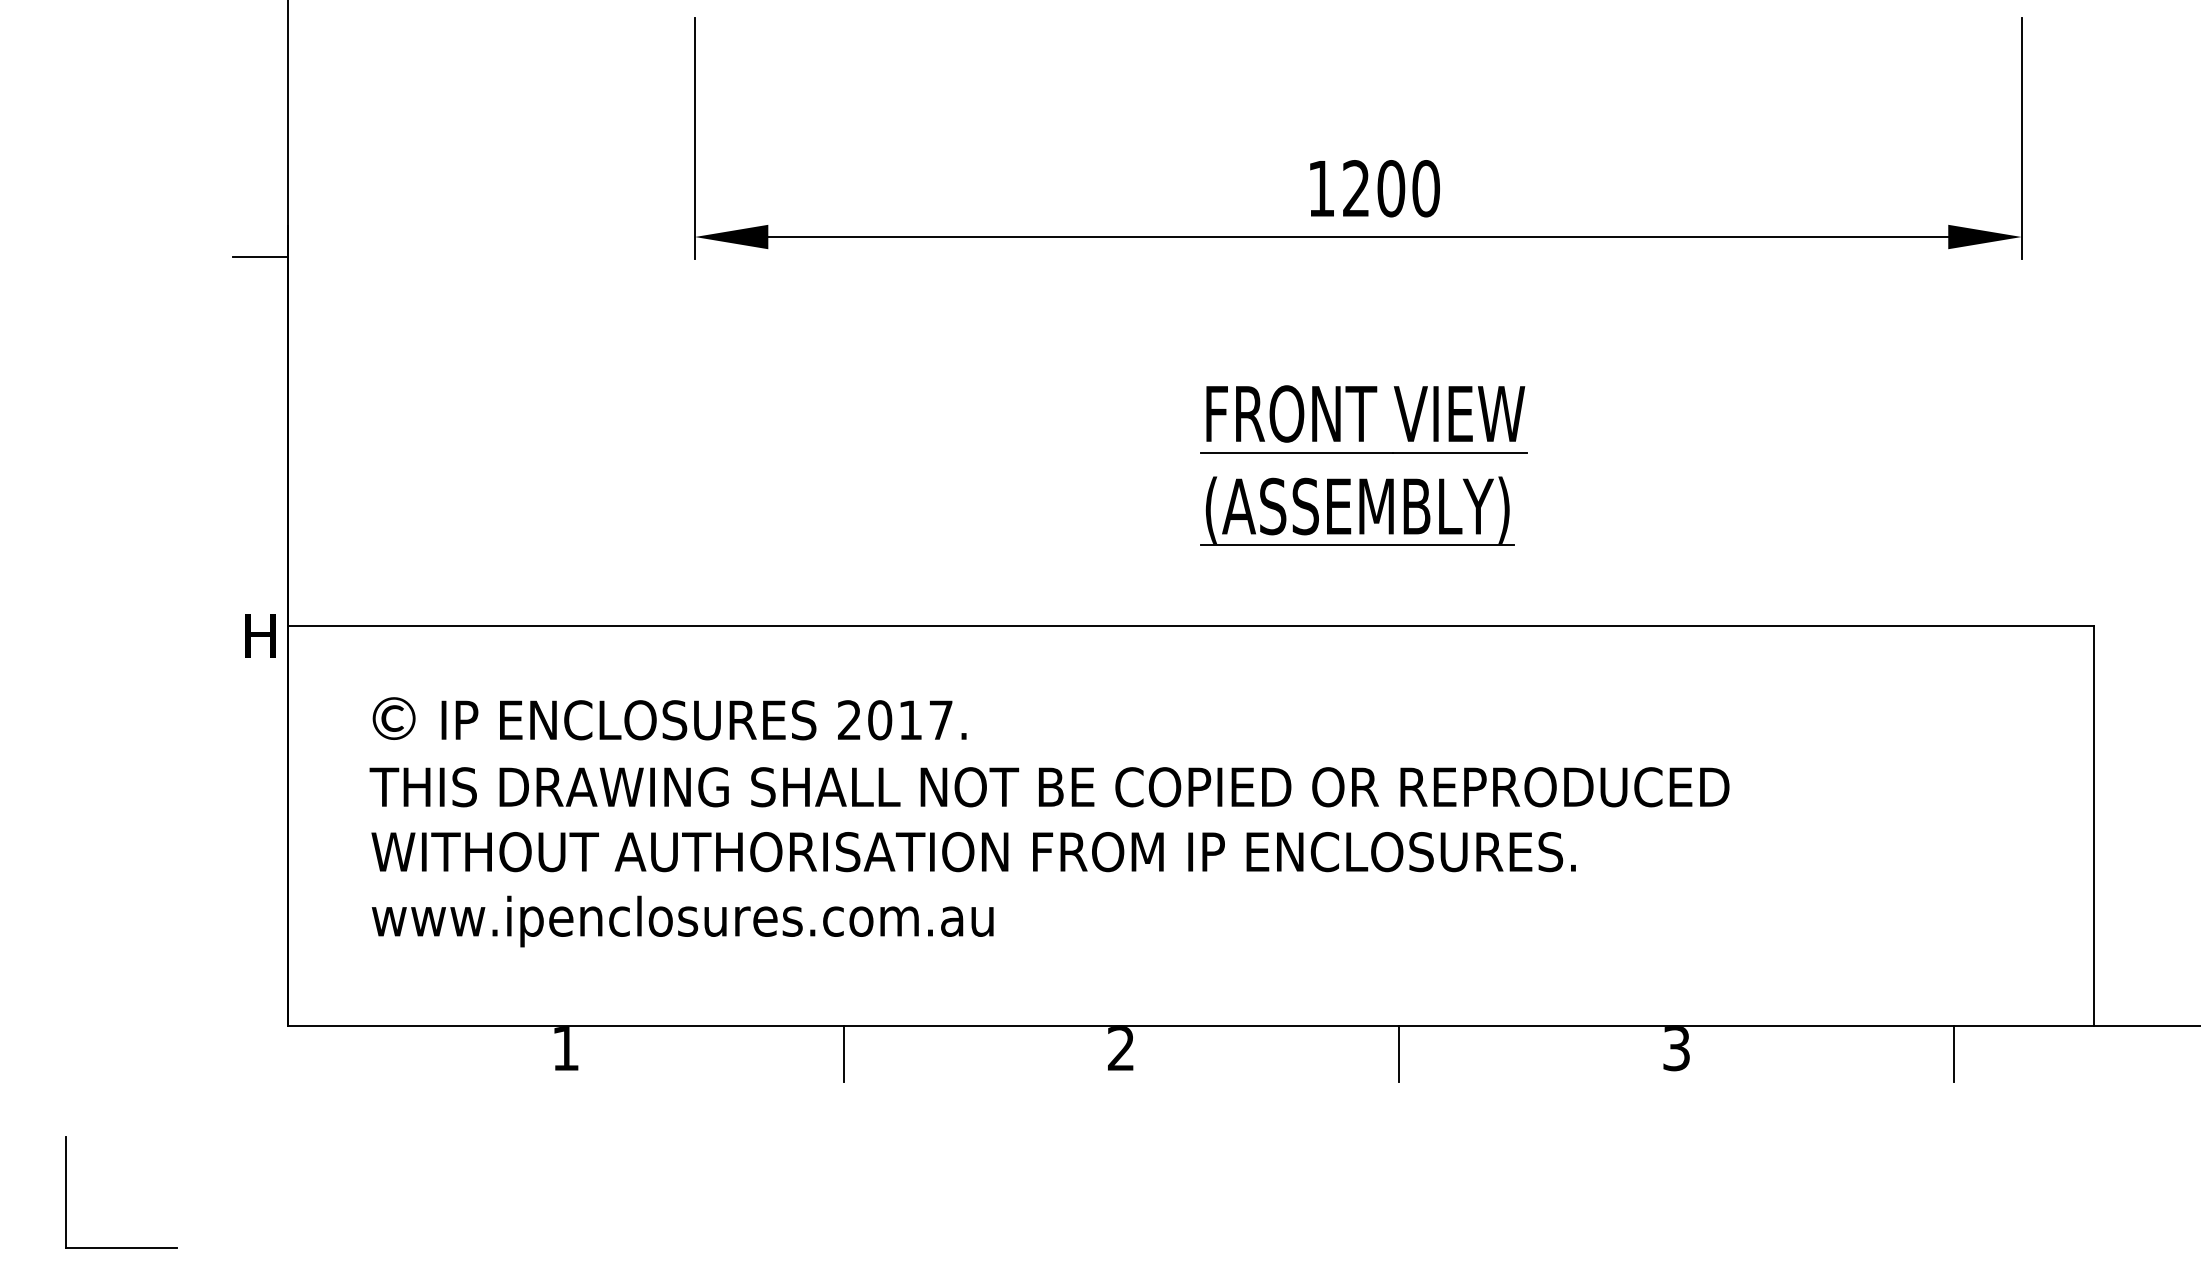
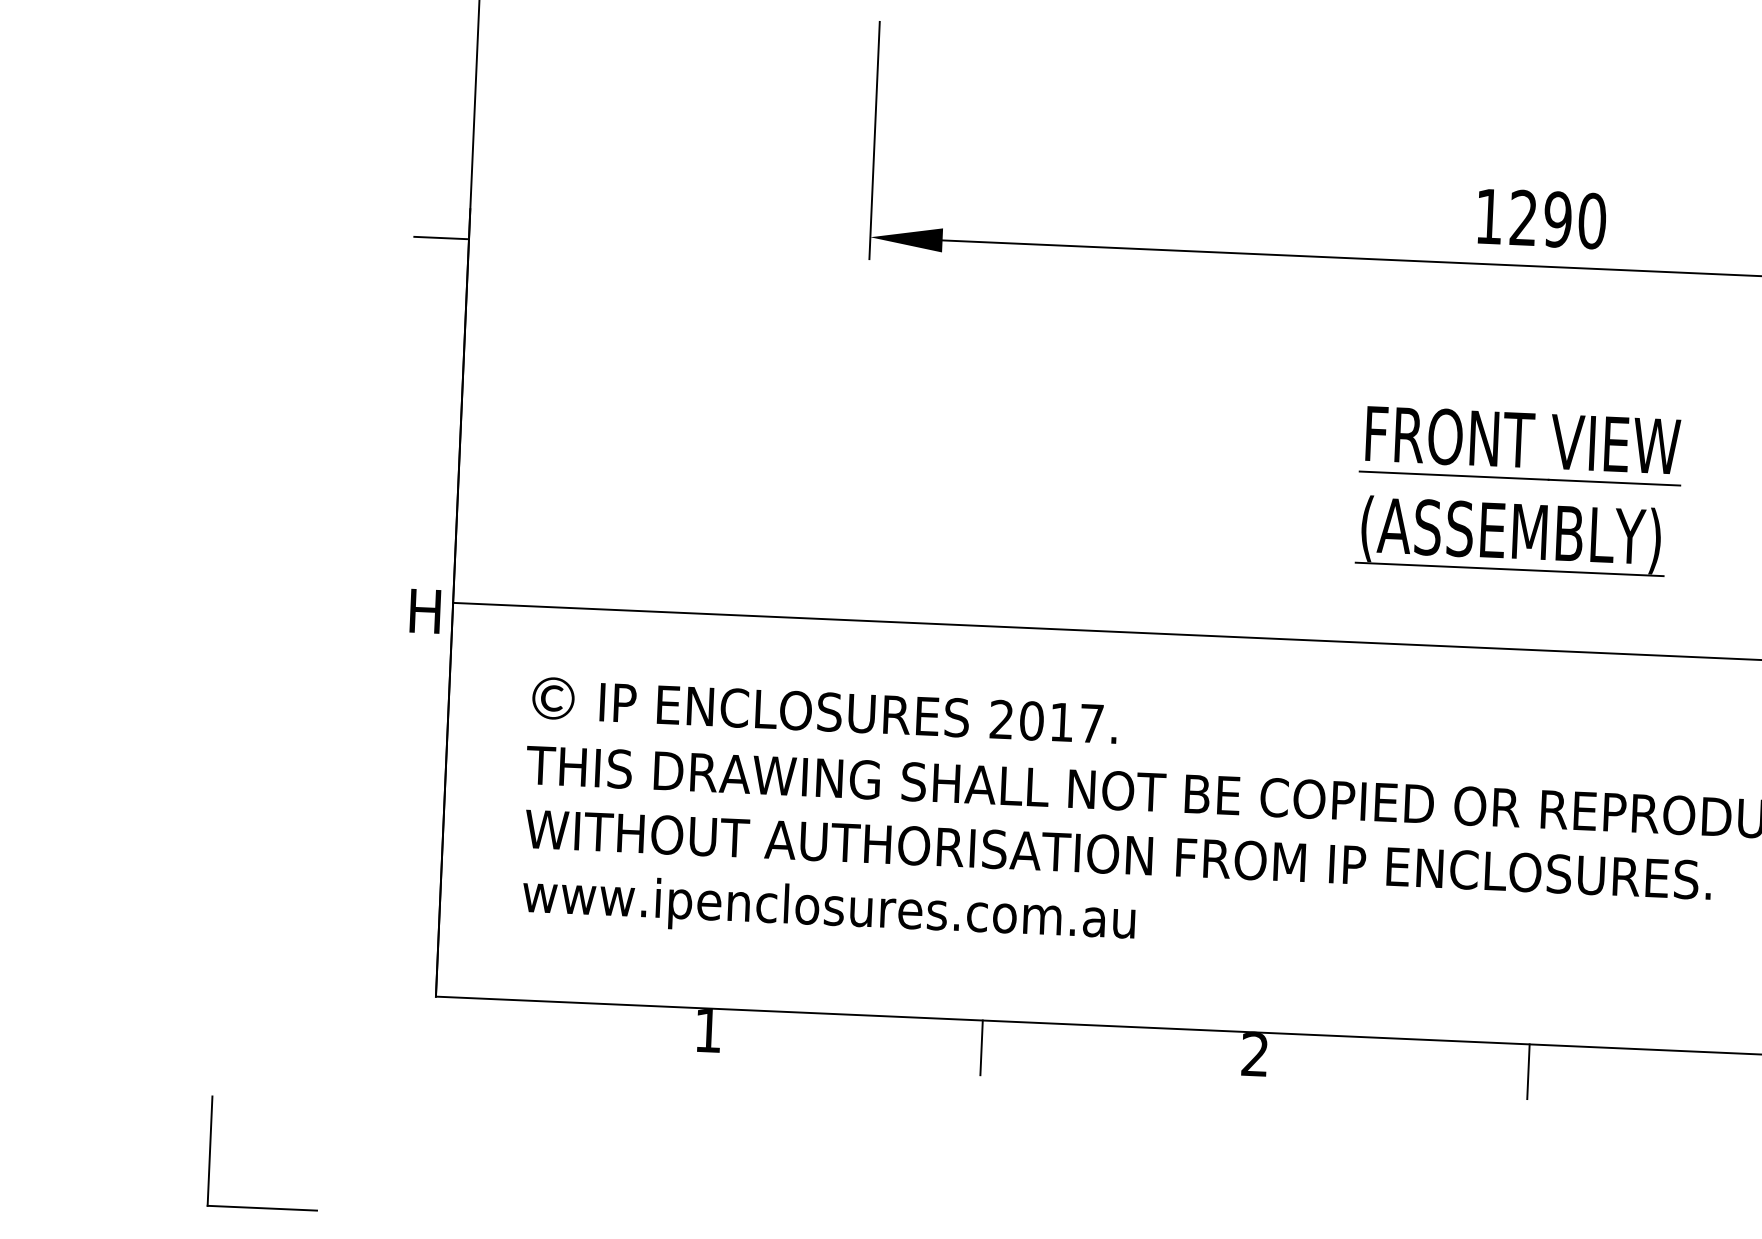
text: (1391, 188) -> (1558, 219), 1200 -> 1290

